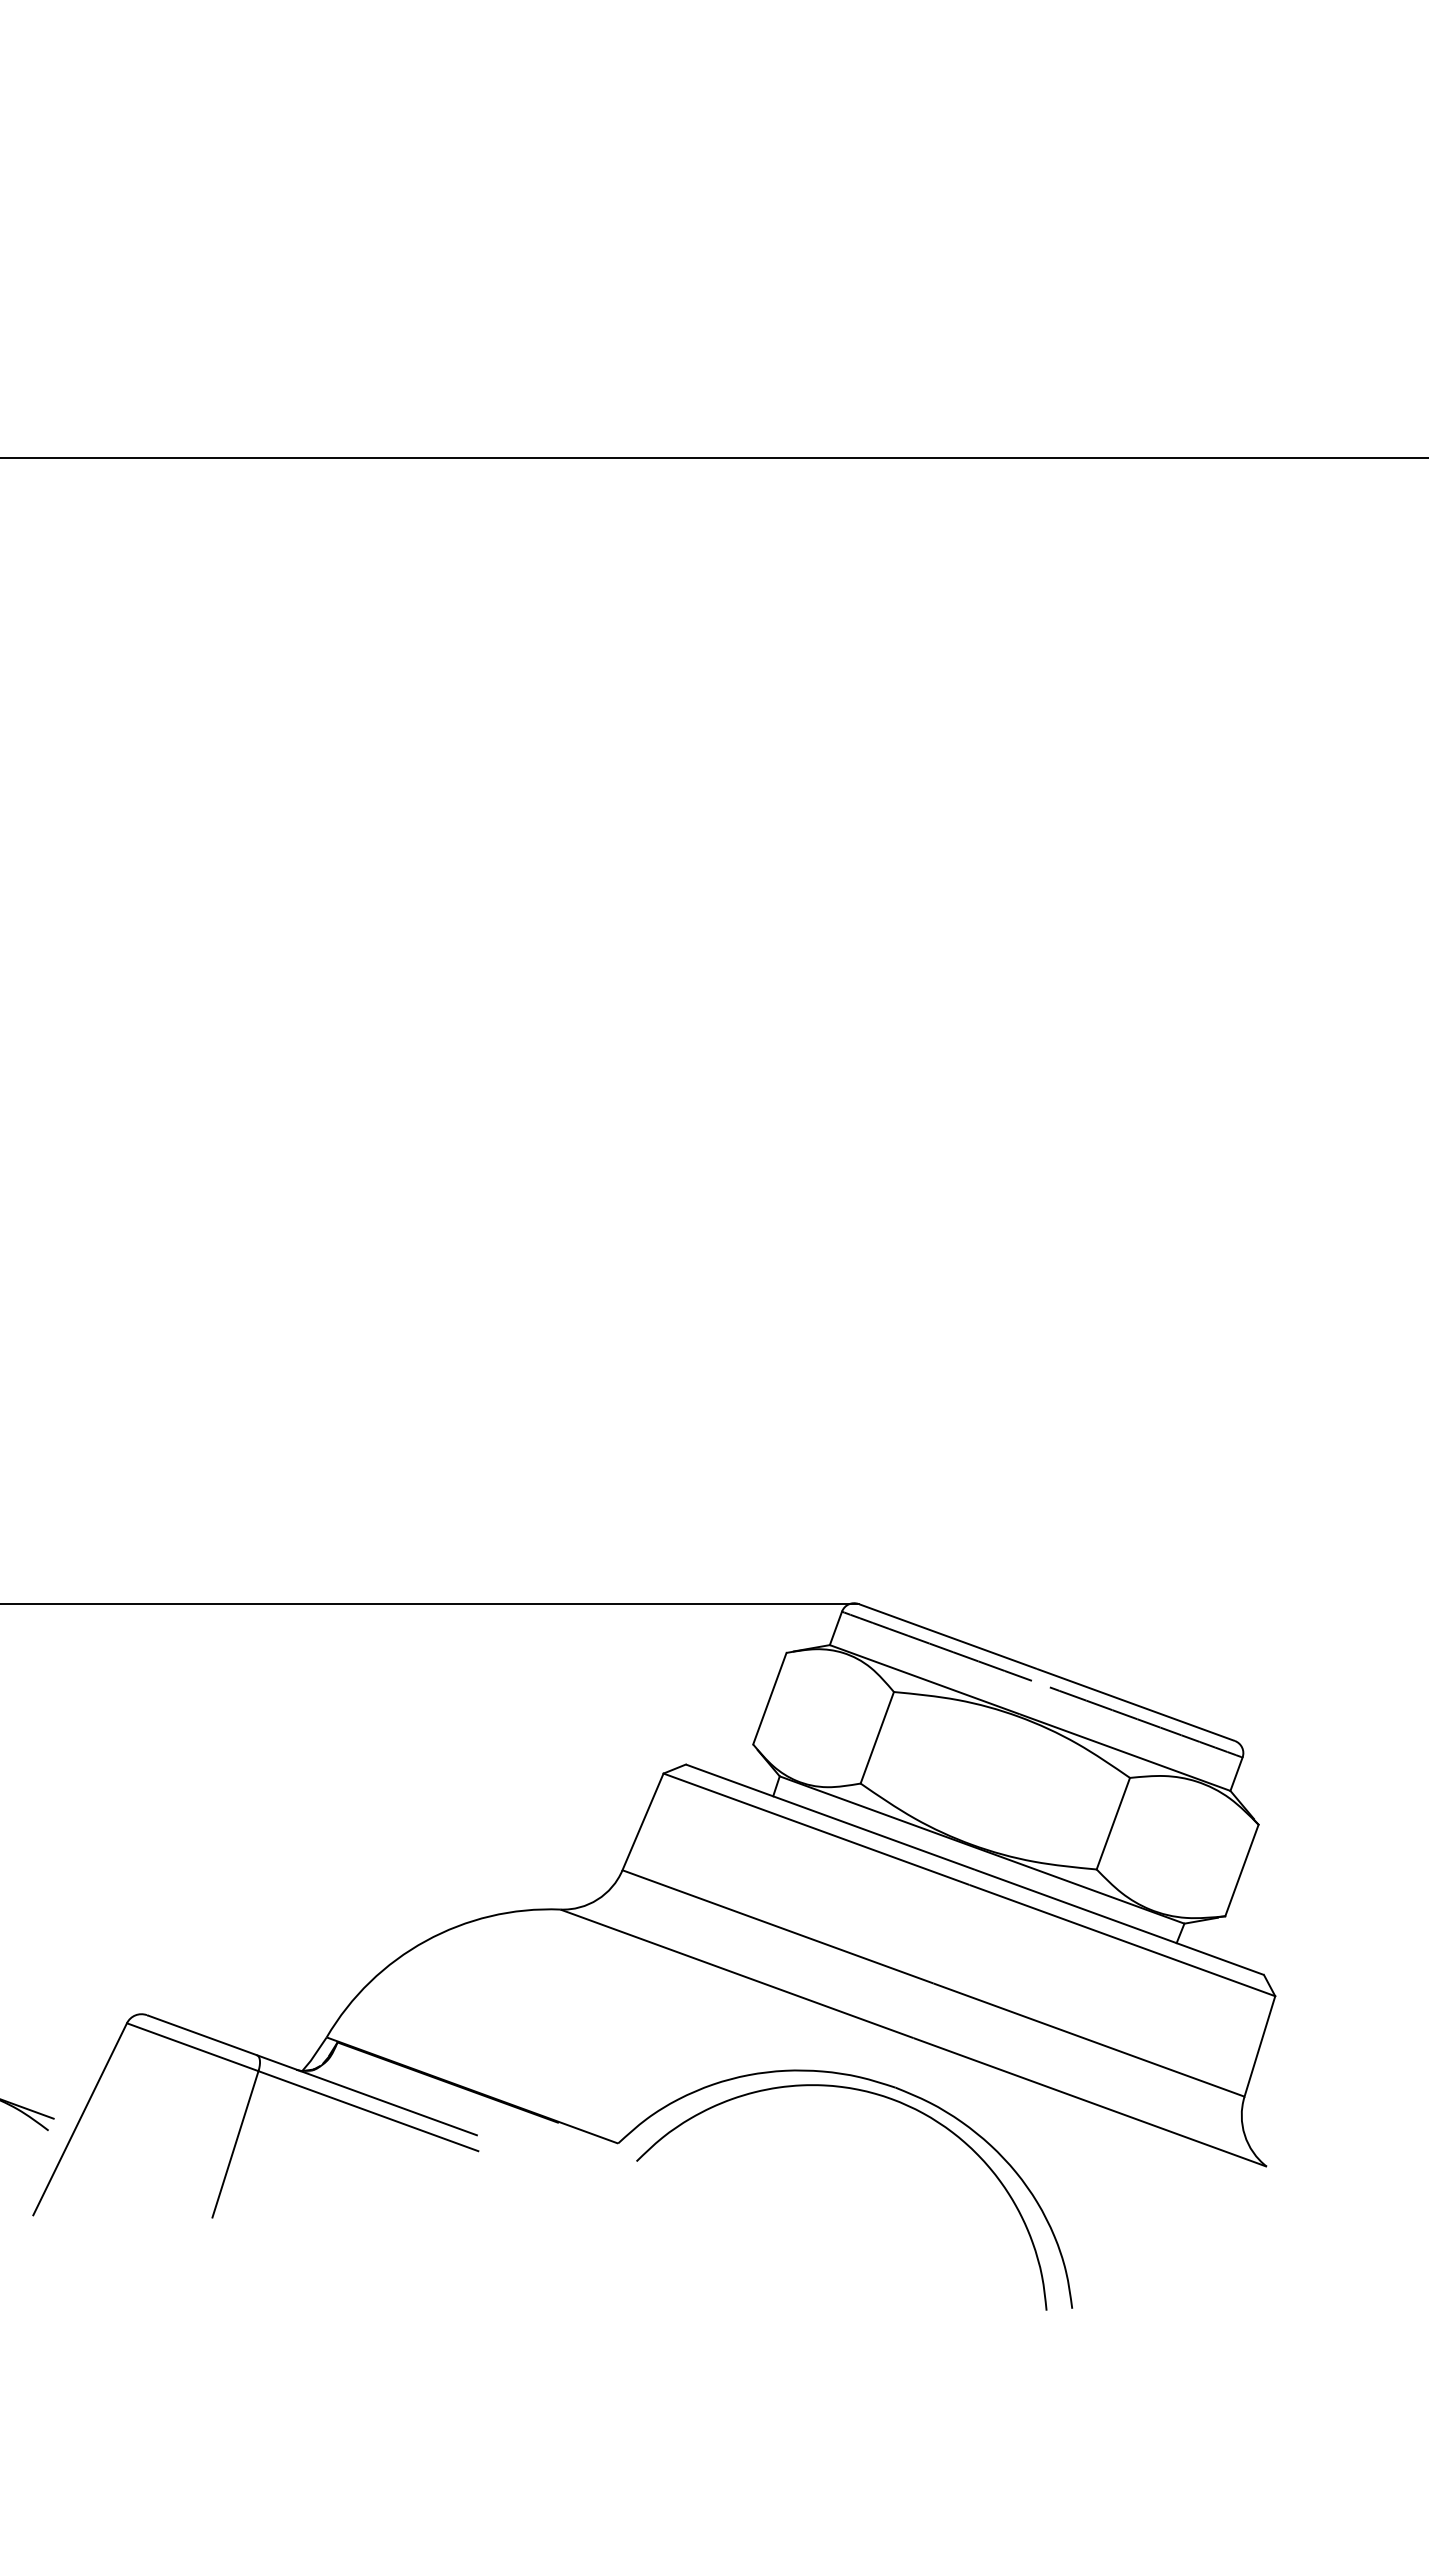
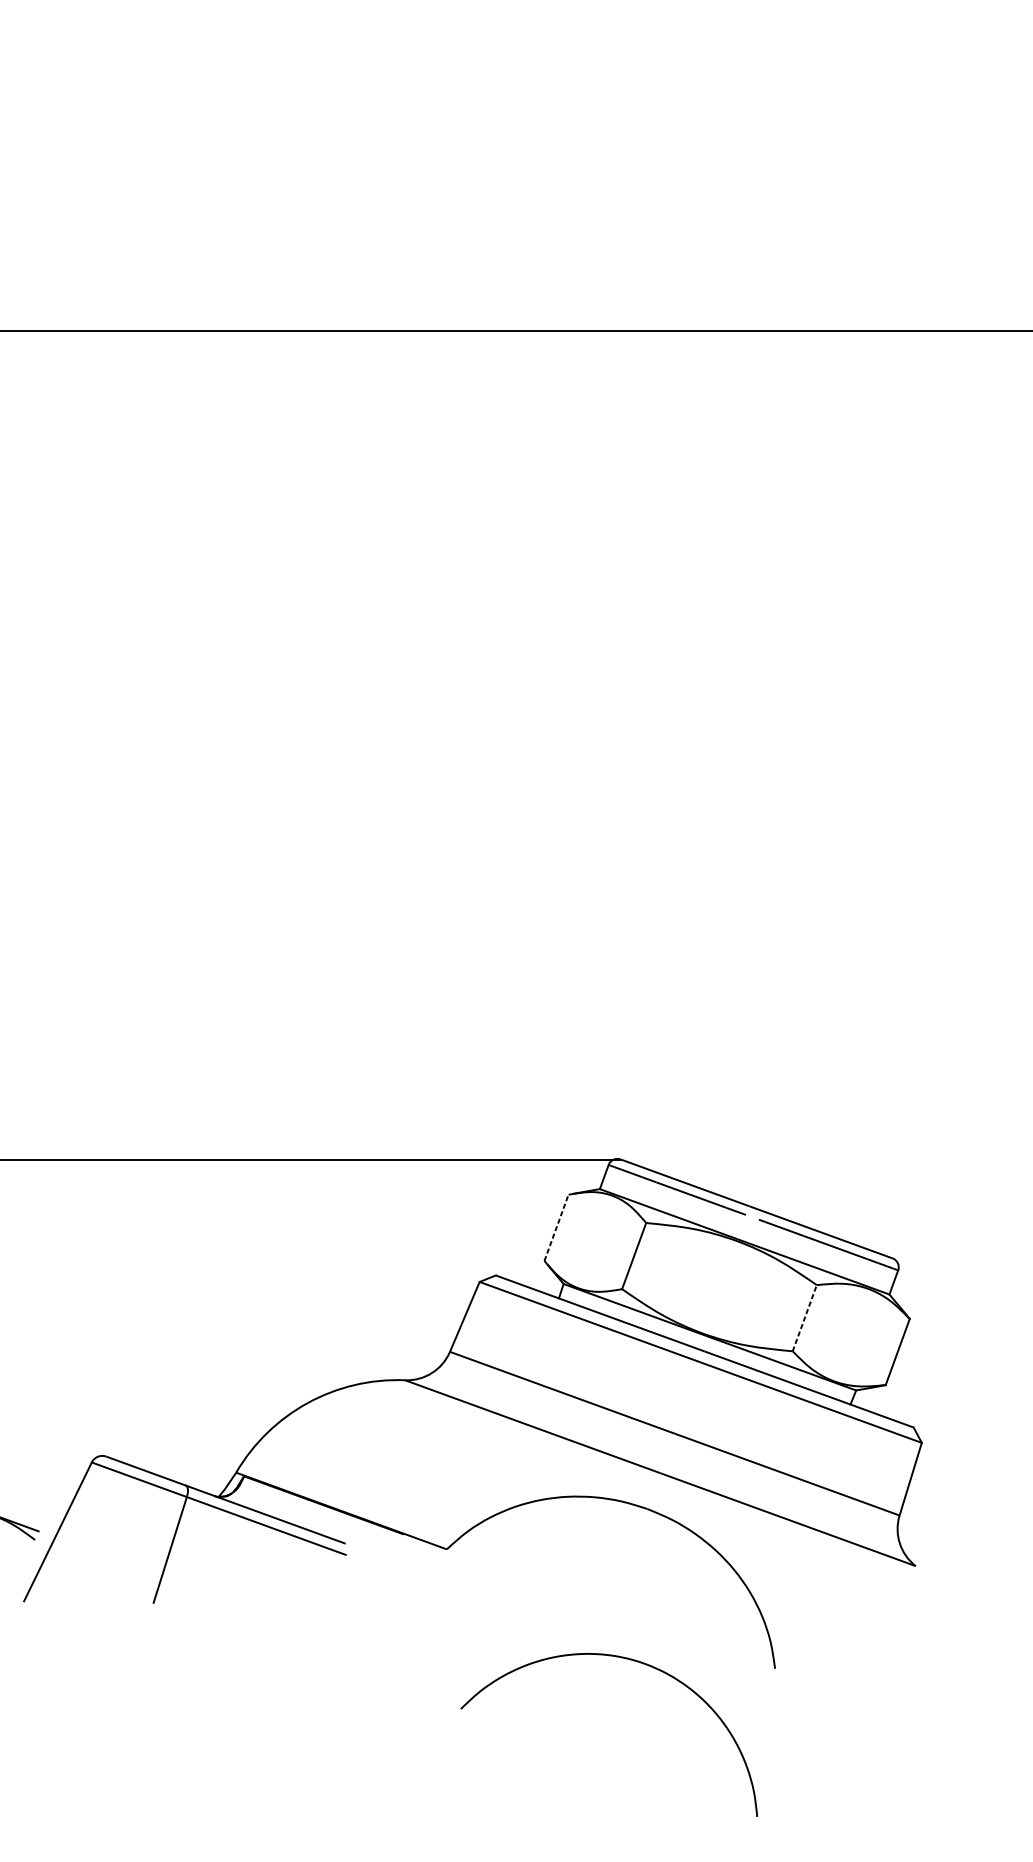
line: (769, 1698) -> (556, 1227), solid -> dashed
line: (1113, 1823) -> (804, 1318), solid -> dashed
curve: (860, 2091) -> (622, 1658), moved

